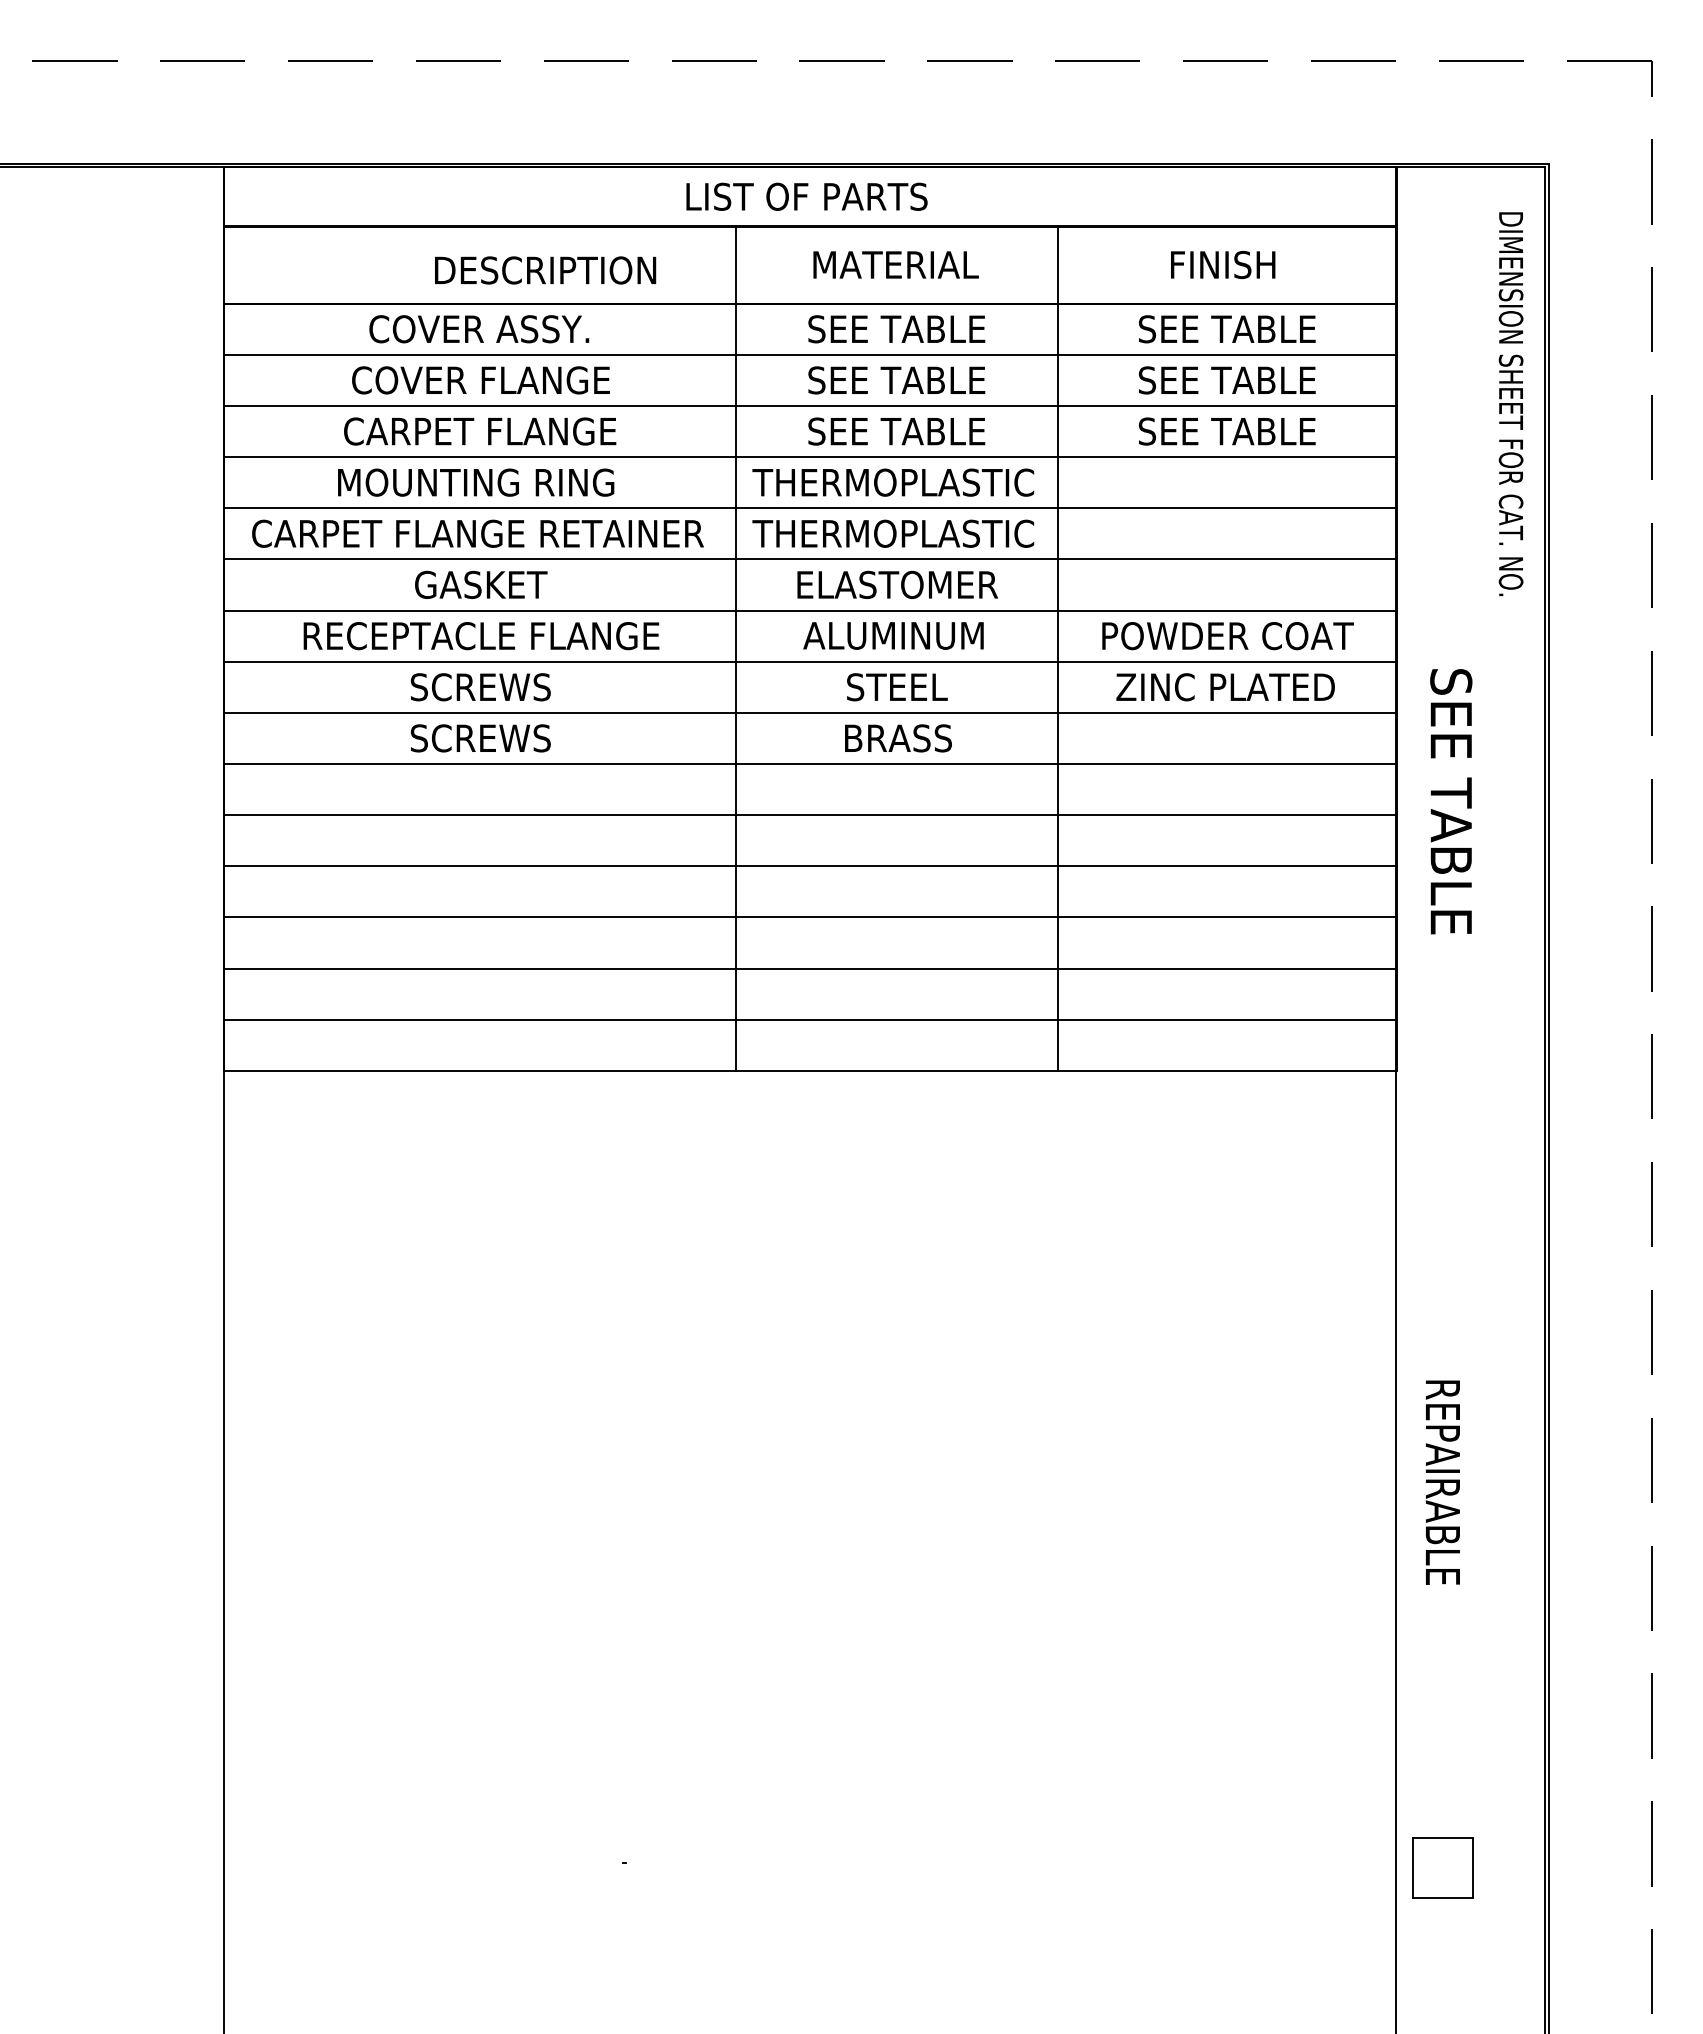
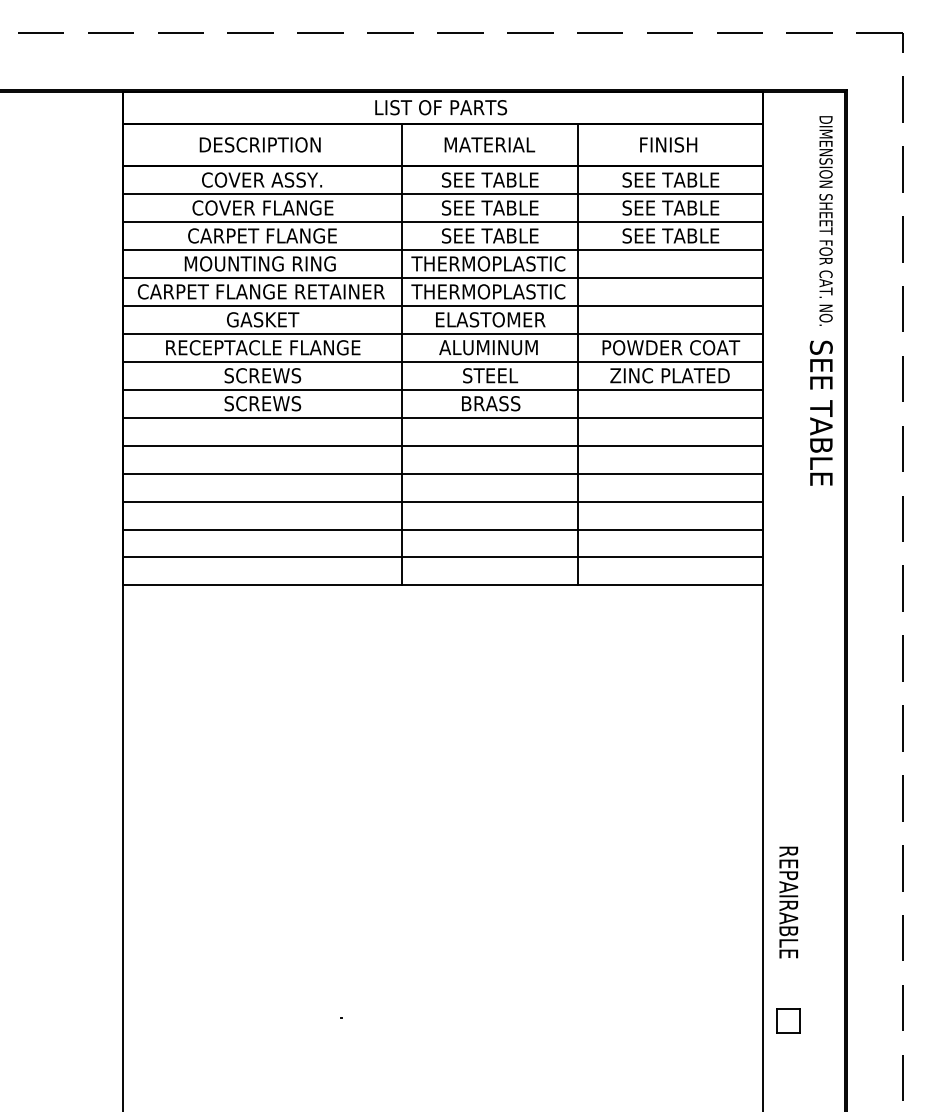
text: (544, 269) -> (259, 144), moved
text: (1449, 800) -> (820, 412), moved
text: (1442, 1482) -> (788, 902), moved
part: (1442, 1866) -> (788, 1020), size x0.71

